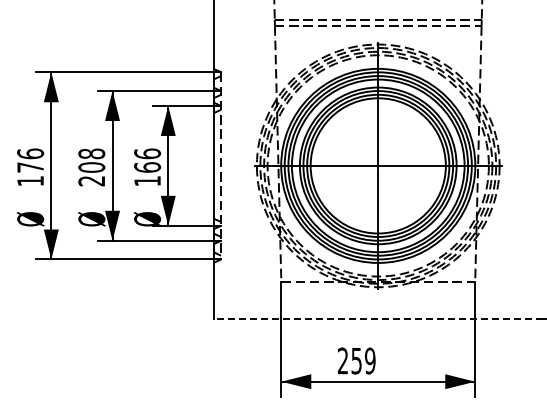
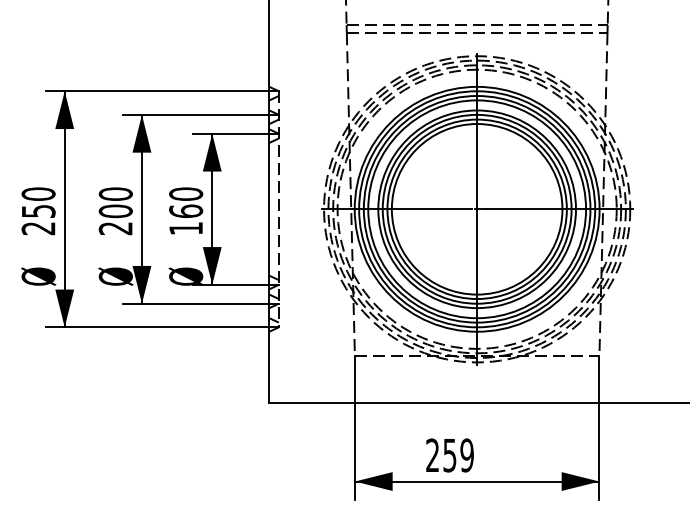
text: (91, 153) -> (115, 193), 208 -> 200
text: (147, 153) -> (186, 193), 166 -> 160
text: (30, 167) -> (38, 211), 176 -> 250
line: (378, 319) -> (477, 403), dashed -> solid

